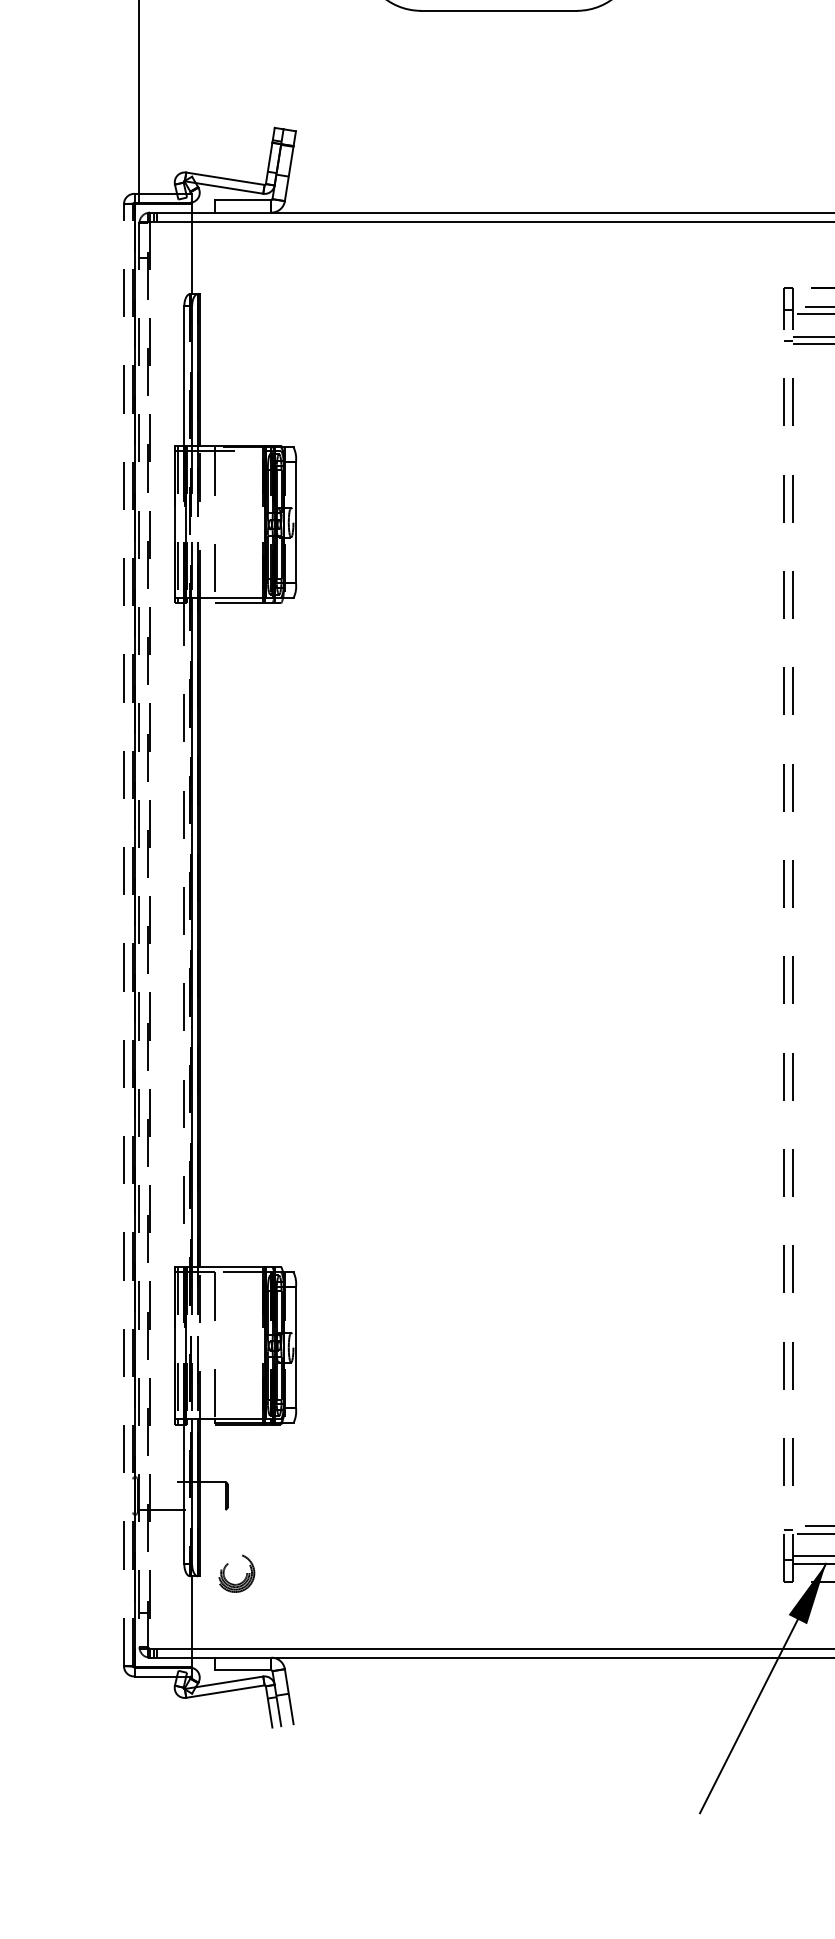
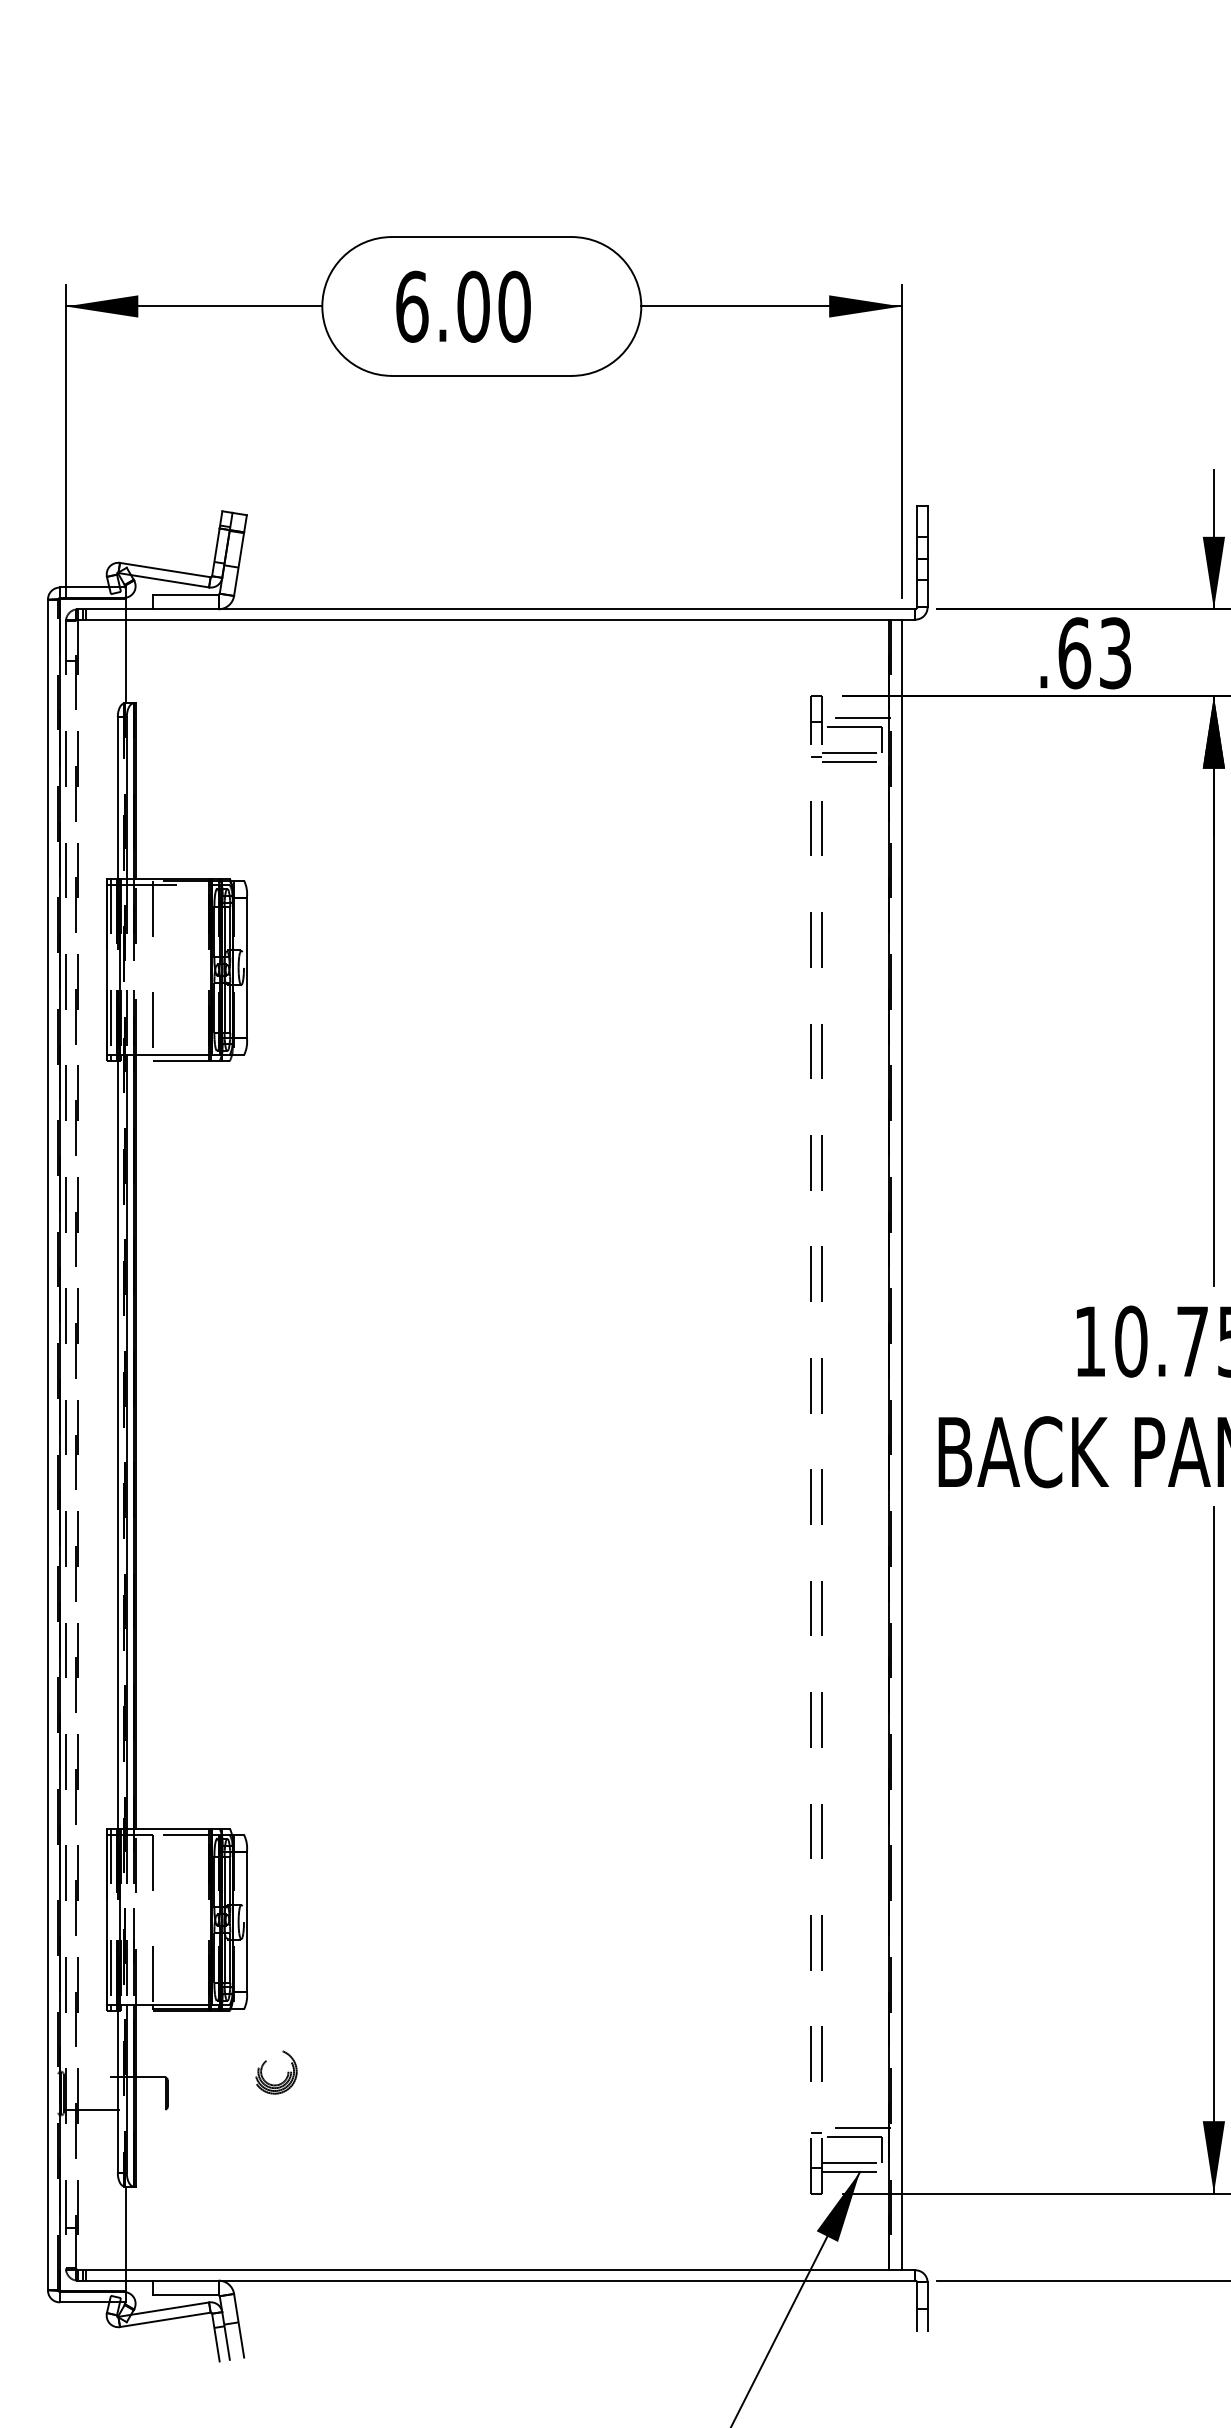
line: (184, 932) -> (117, 1441), dashed -> solid
line: (123, 934) -> (47, 1444), dashed -> solid
part: (243, 1579) -> (284, 2079), moved

